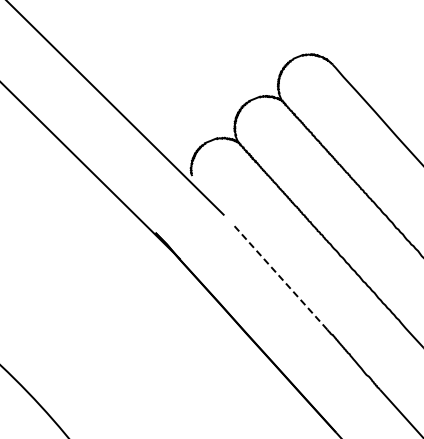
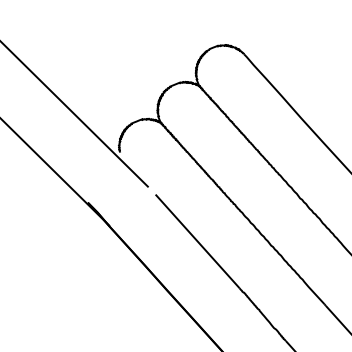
line: (279, 276) -> (197, 241), dashed -> solid

